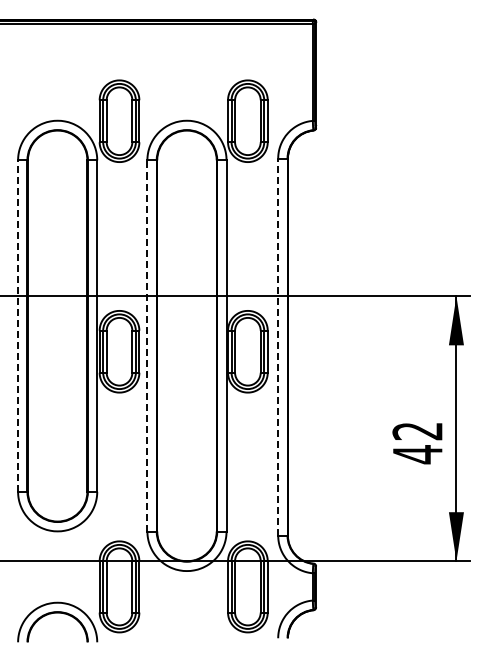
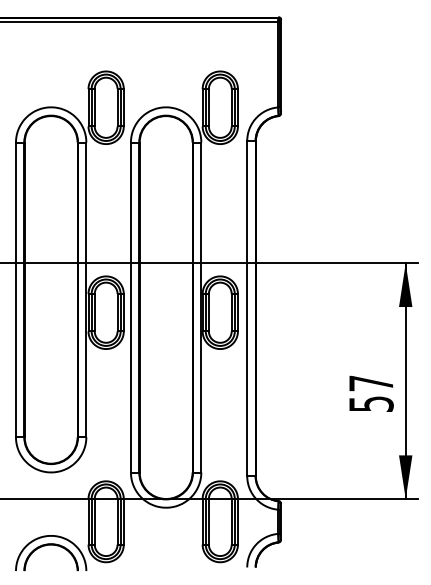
line: (18, 326) -> (16, 290), dashed -> solid
line: (147, 345) -> (131, 307), dashed -> solid
line: (278, 346) -> (247, 308), dashed -> solid
text: (417, 443) -> (371, 394), 42 -> 57

